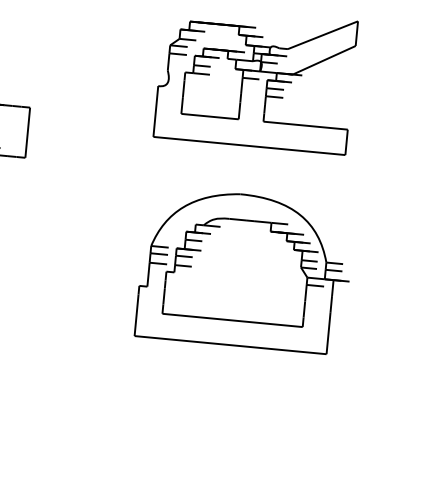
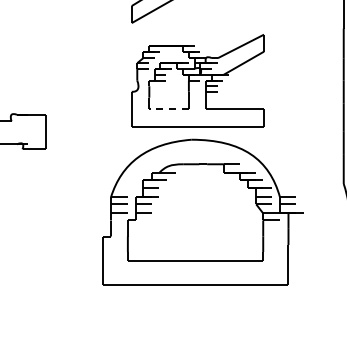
line: (210, 116) -> (169, 109), solid -> dashed
part: (244, 269) -> (202, 211), size x1.4

